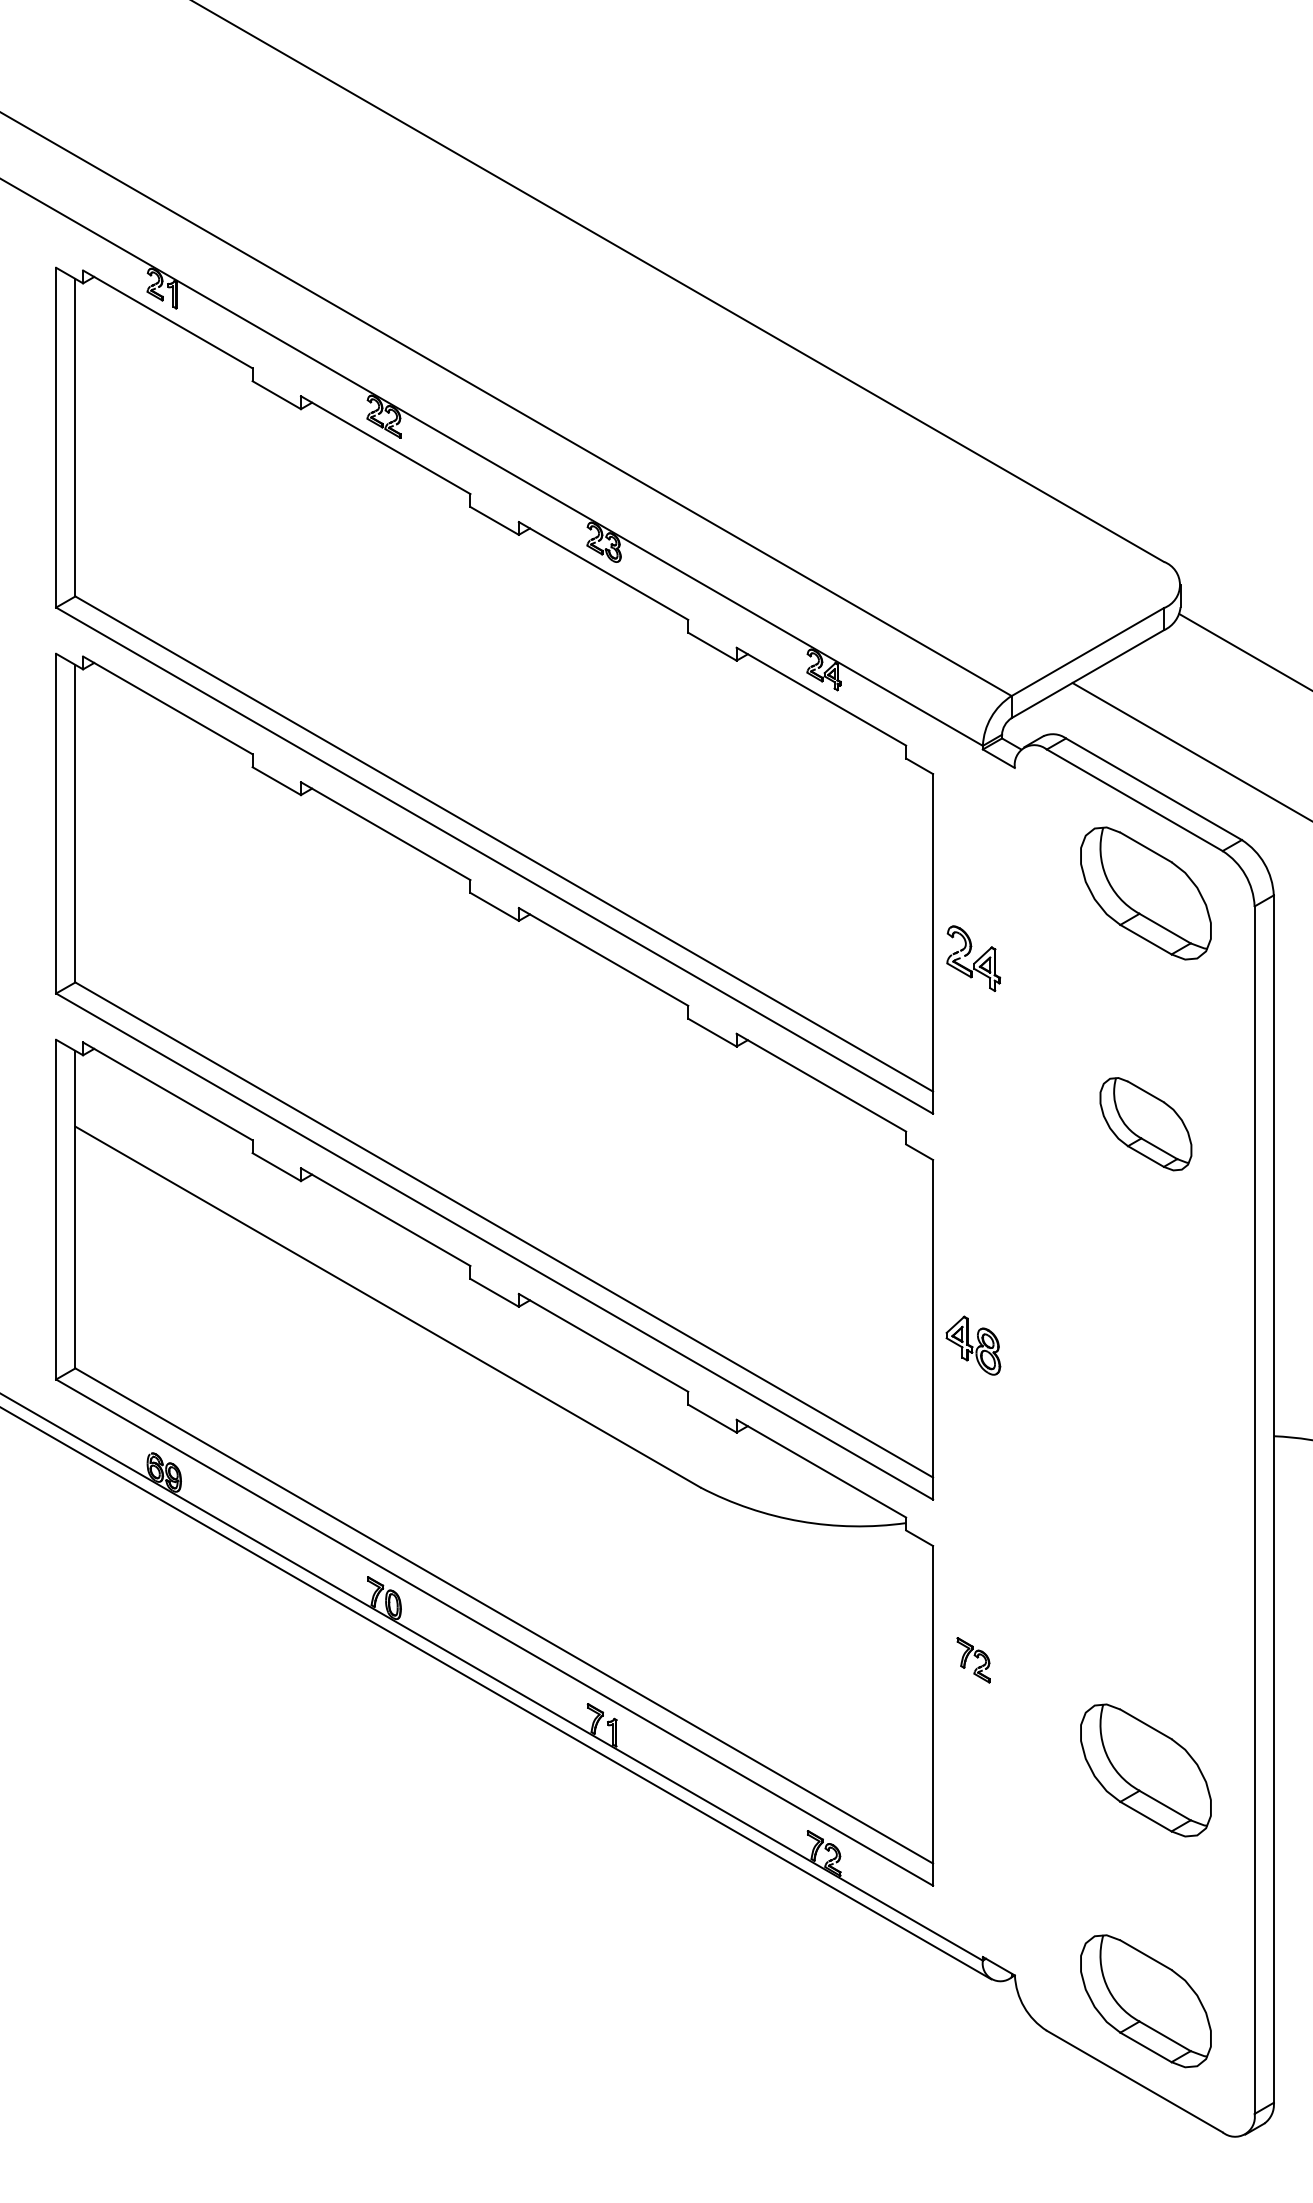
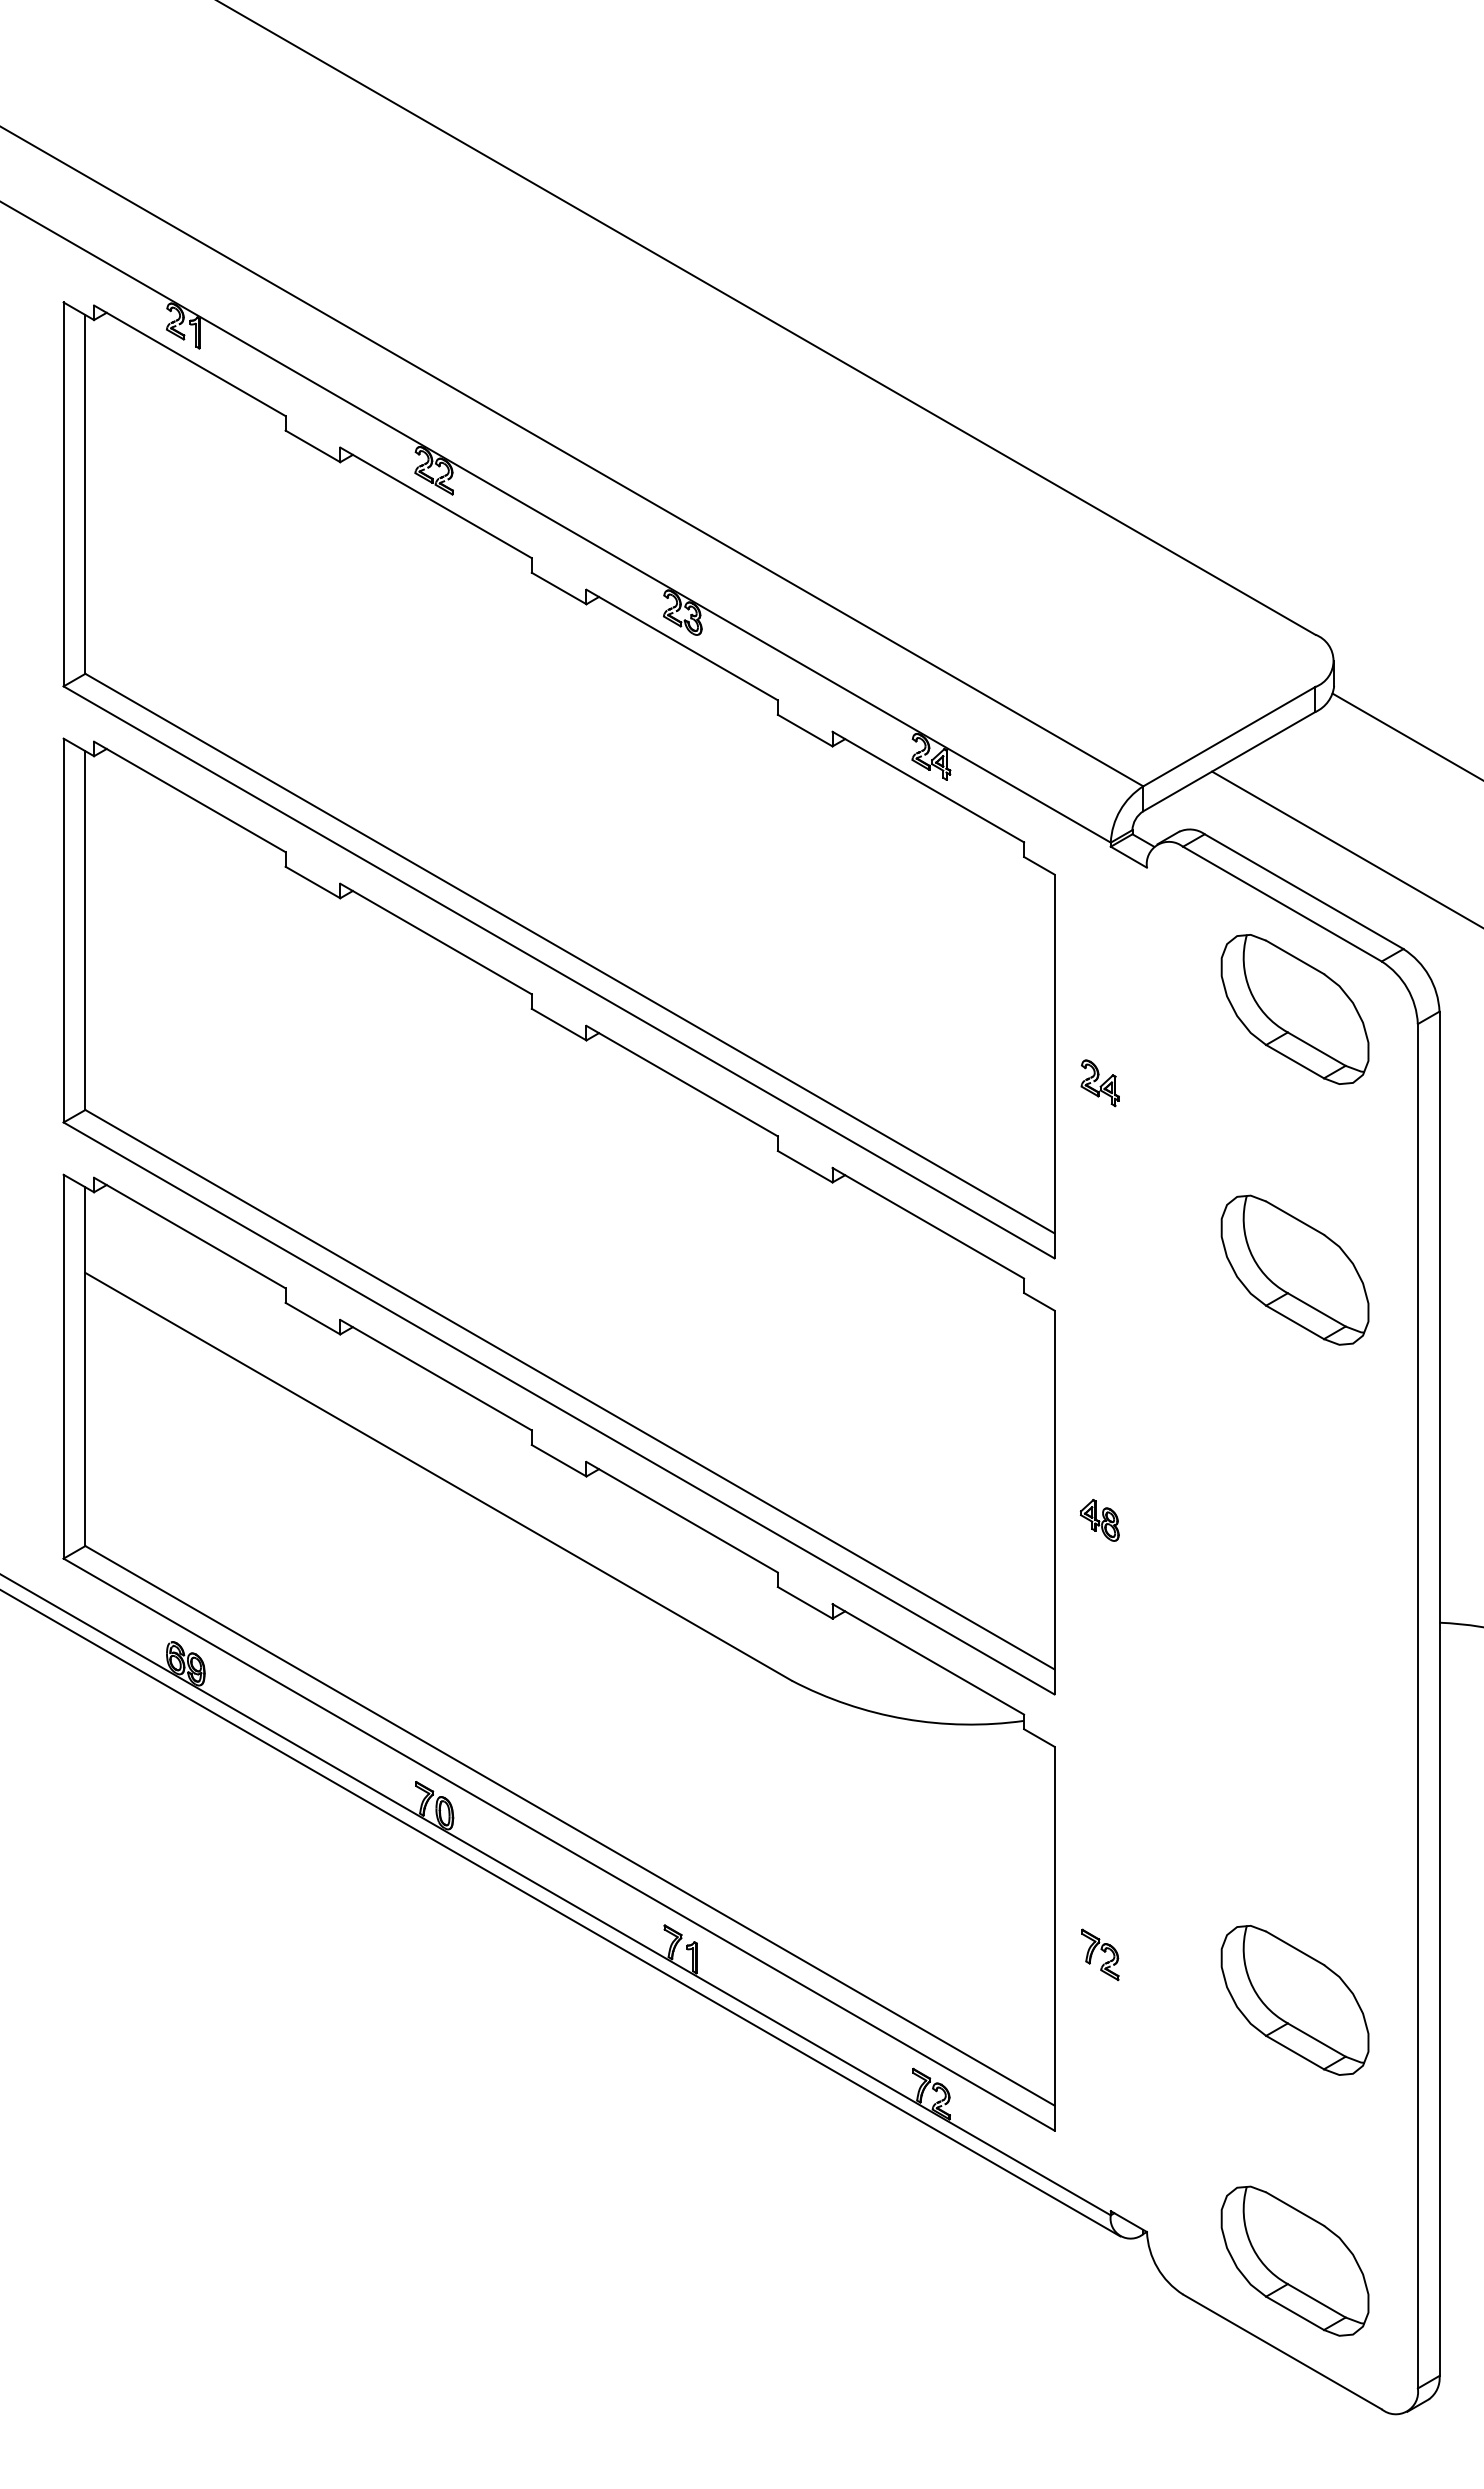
part: (972, 959) -> (1099, 1083), size x0.62
part: (1145, 1123) -> (1294, 1269), size x1.43
part: (972, 1345) -> (1099, 1520), size x0.62
part: (973, 1659) -> (1100, 1954), moved

